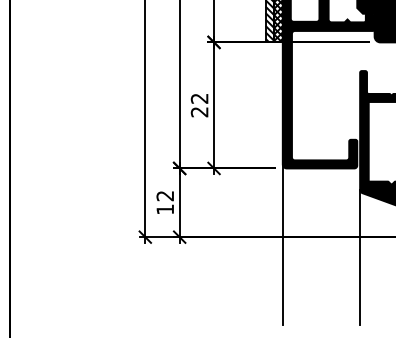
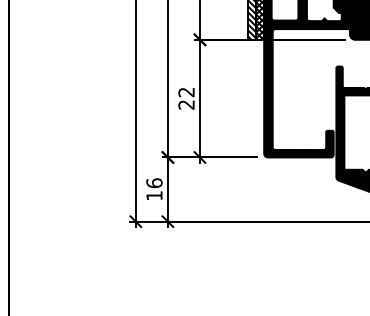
text: (165, 196) -> (154, 183), 12 -> 16
line: (283, 244) -> (264, 228), removed
line: (360, 257) -> (336, 240), removed

